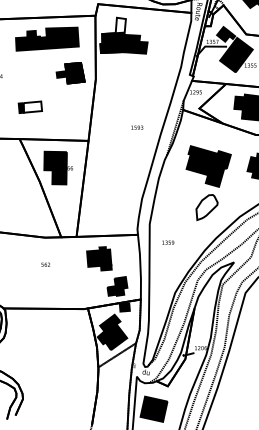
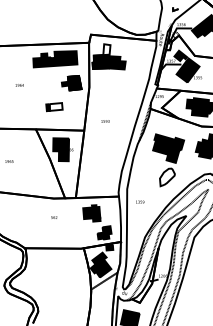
part: (30, 107) -> (54, 107), moved
text: (137, 127) -> (105, 121), moved

